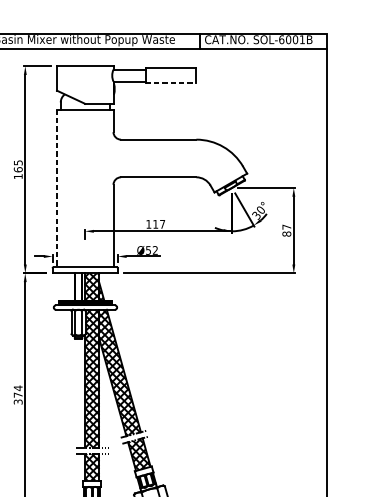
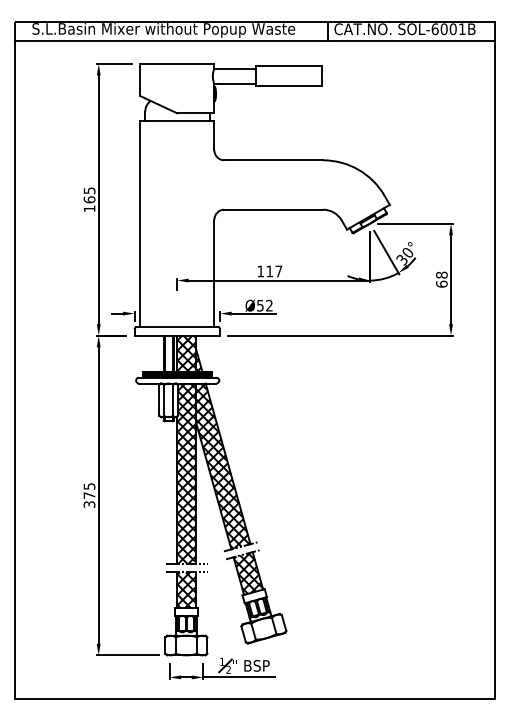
line: (170, 83) -> (289, 86), dashed -> solid
line: (57, 188) -> (140, 224), dashed -> solid
text: (286, 230) -> (441, 279), 87 -> 68
text: (18, 388) -> (89, 486), 374 -> 375

